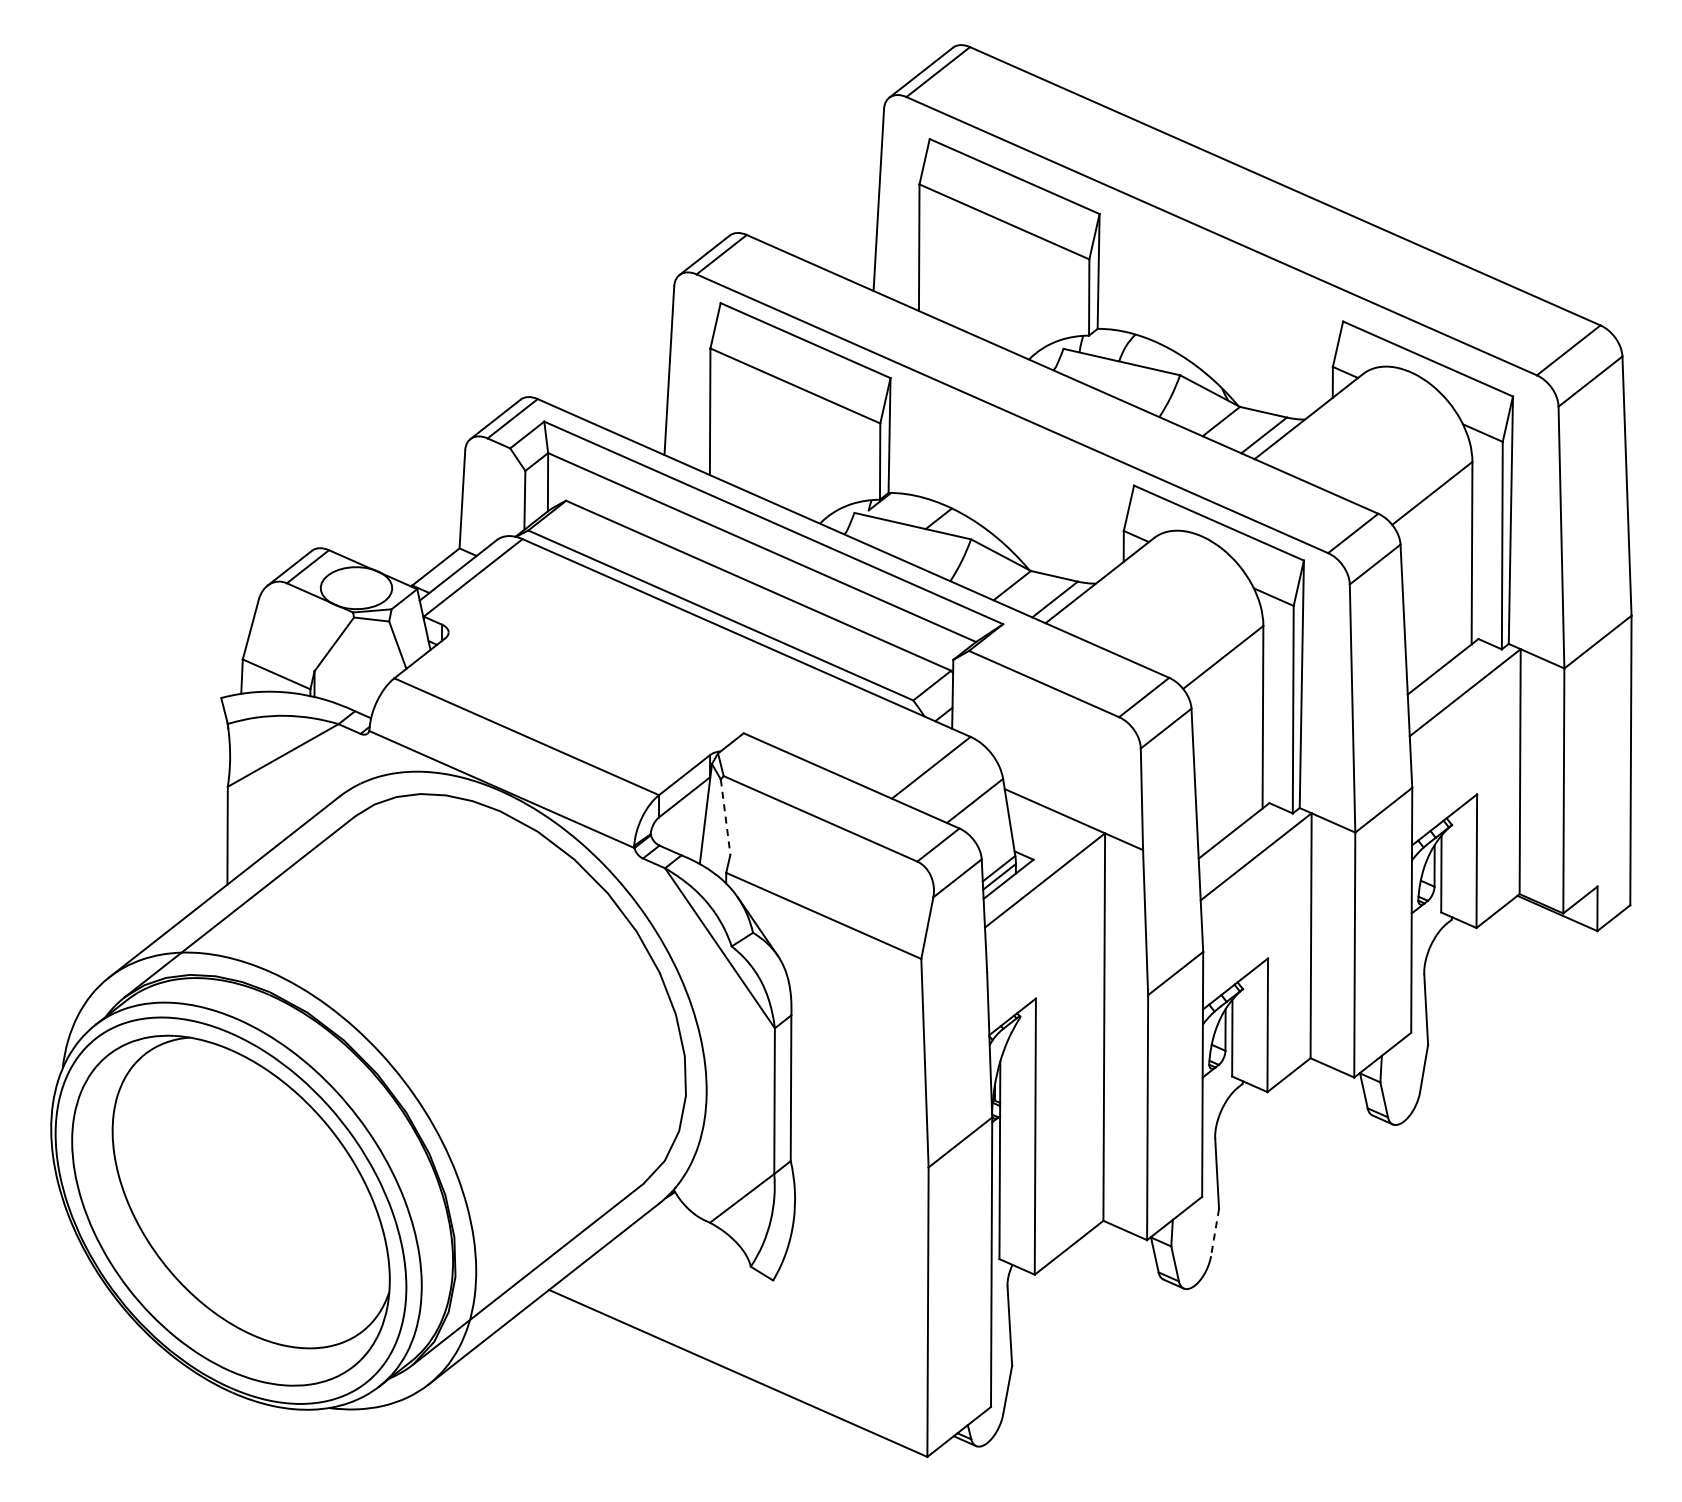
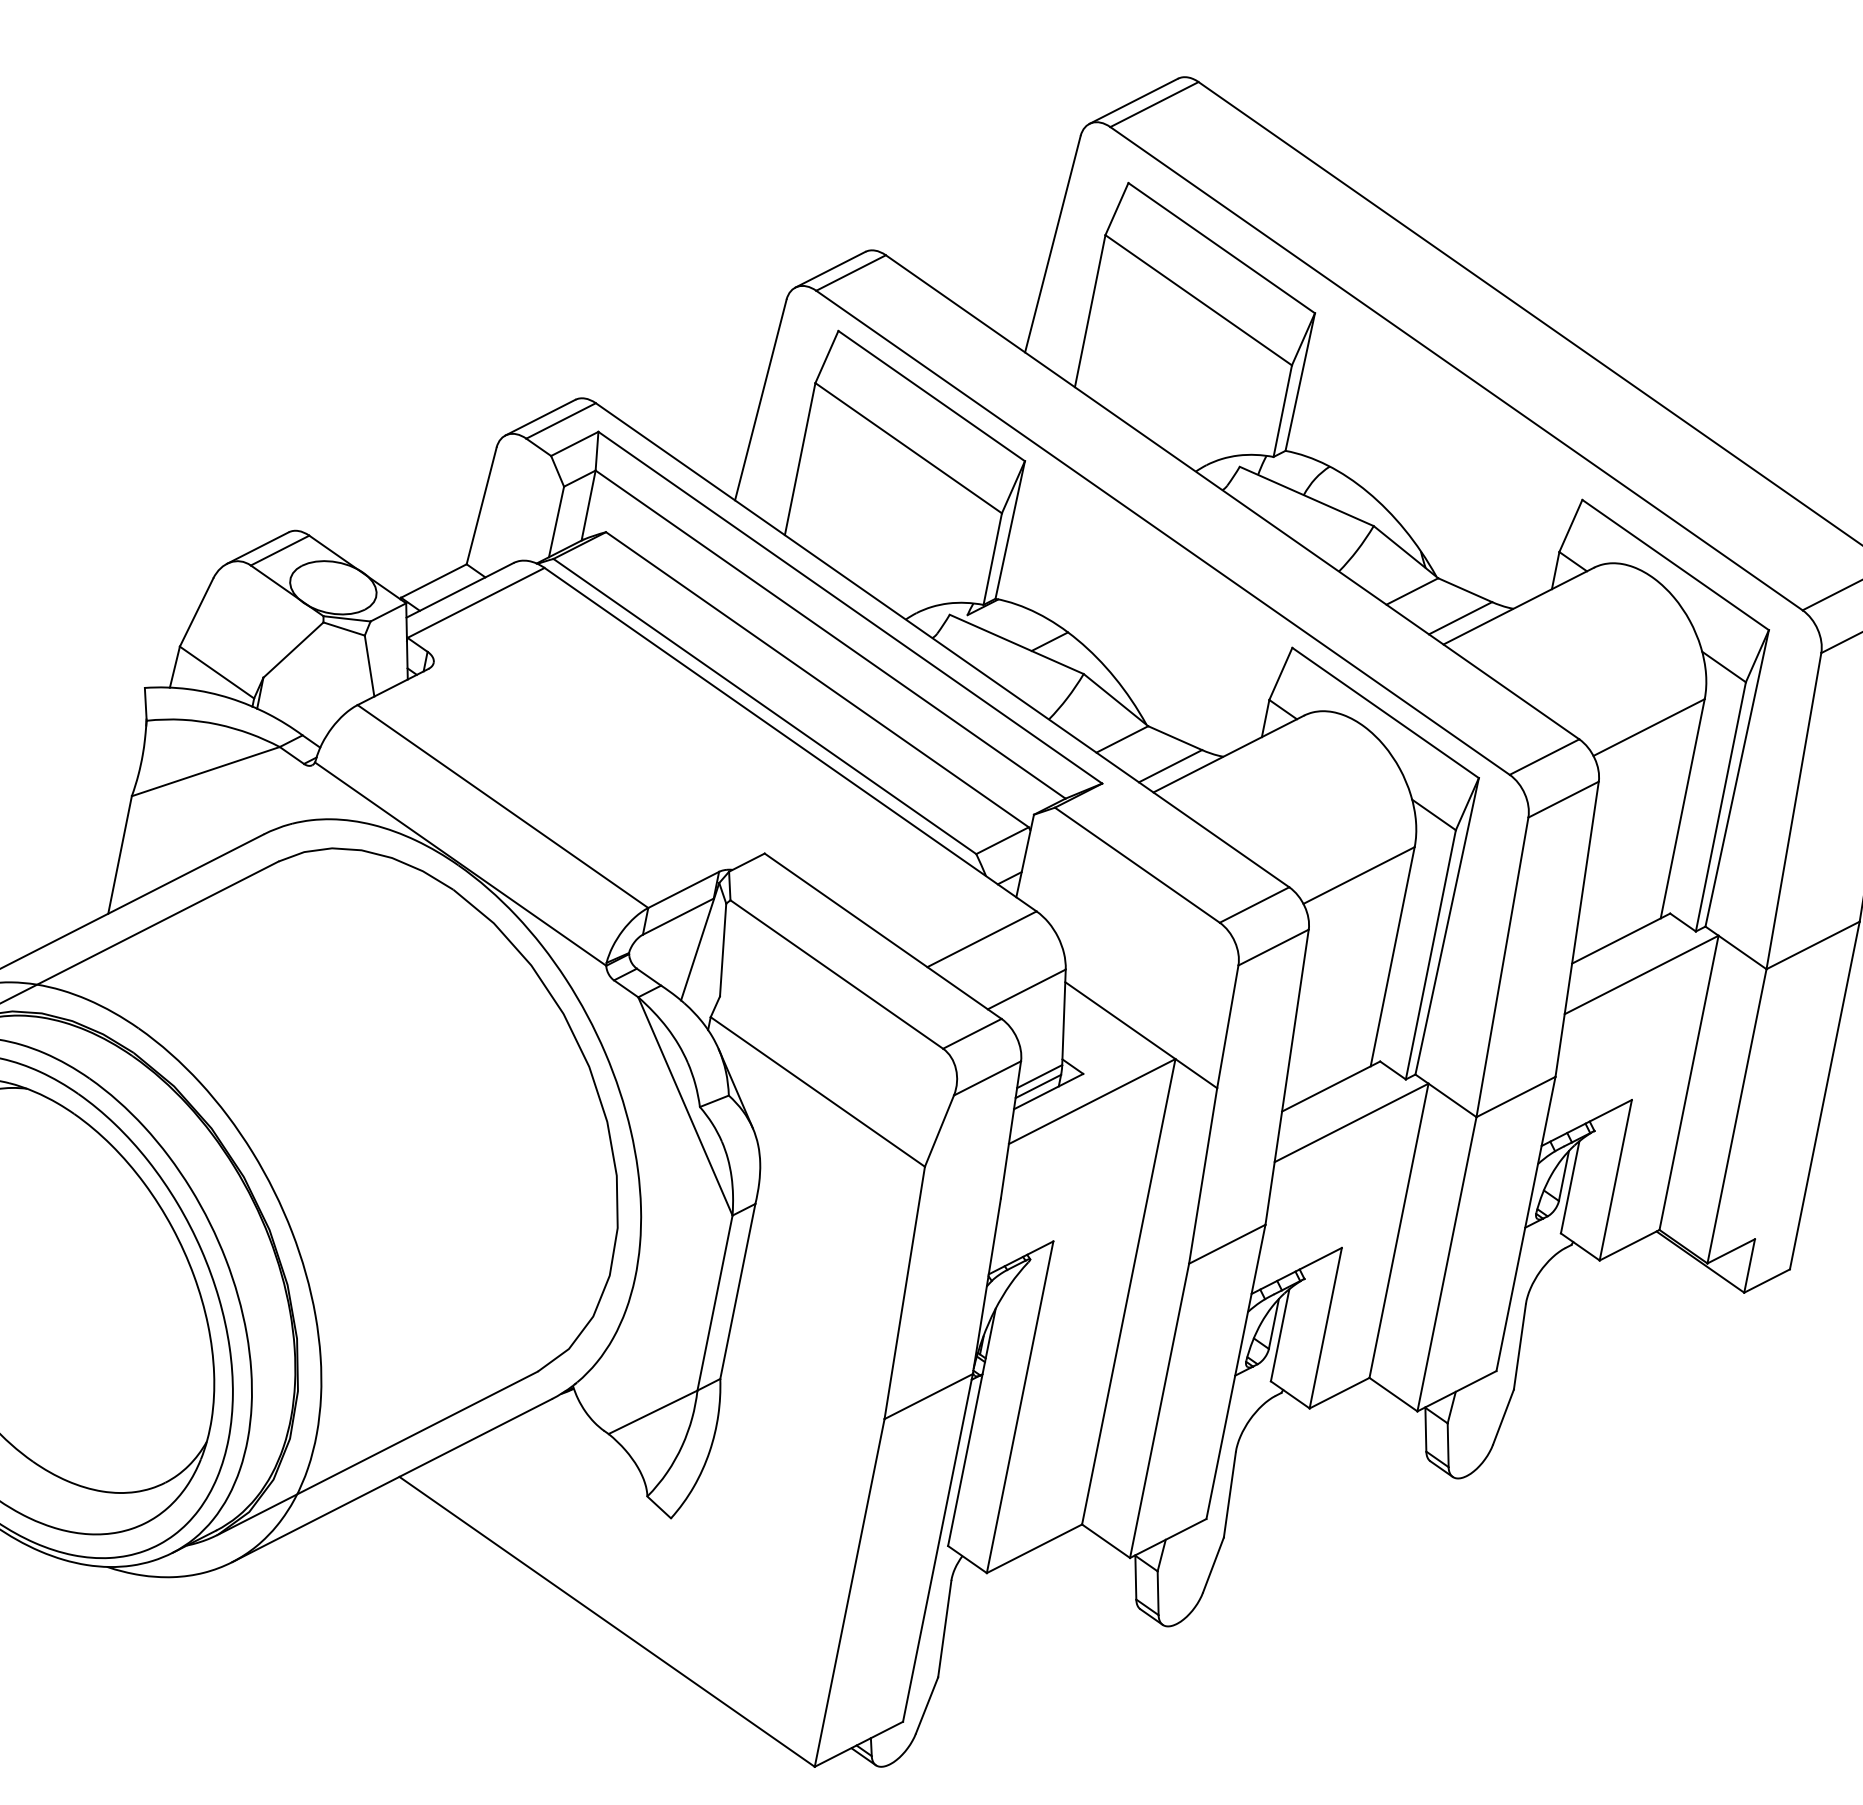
line: (725, 817) -> (722, 950), dashed -> solid
line: (1215, 1232) -> (1214, 1564), dashed -> solid

